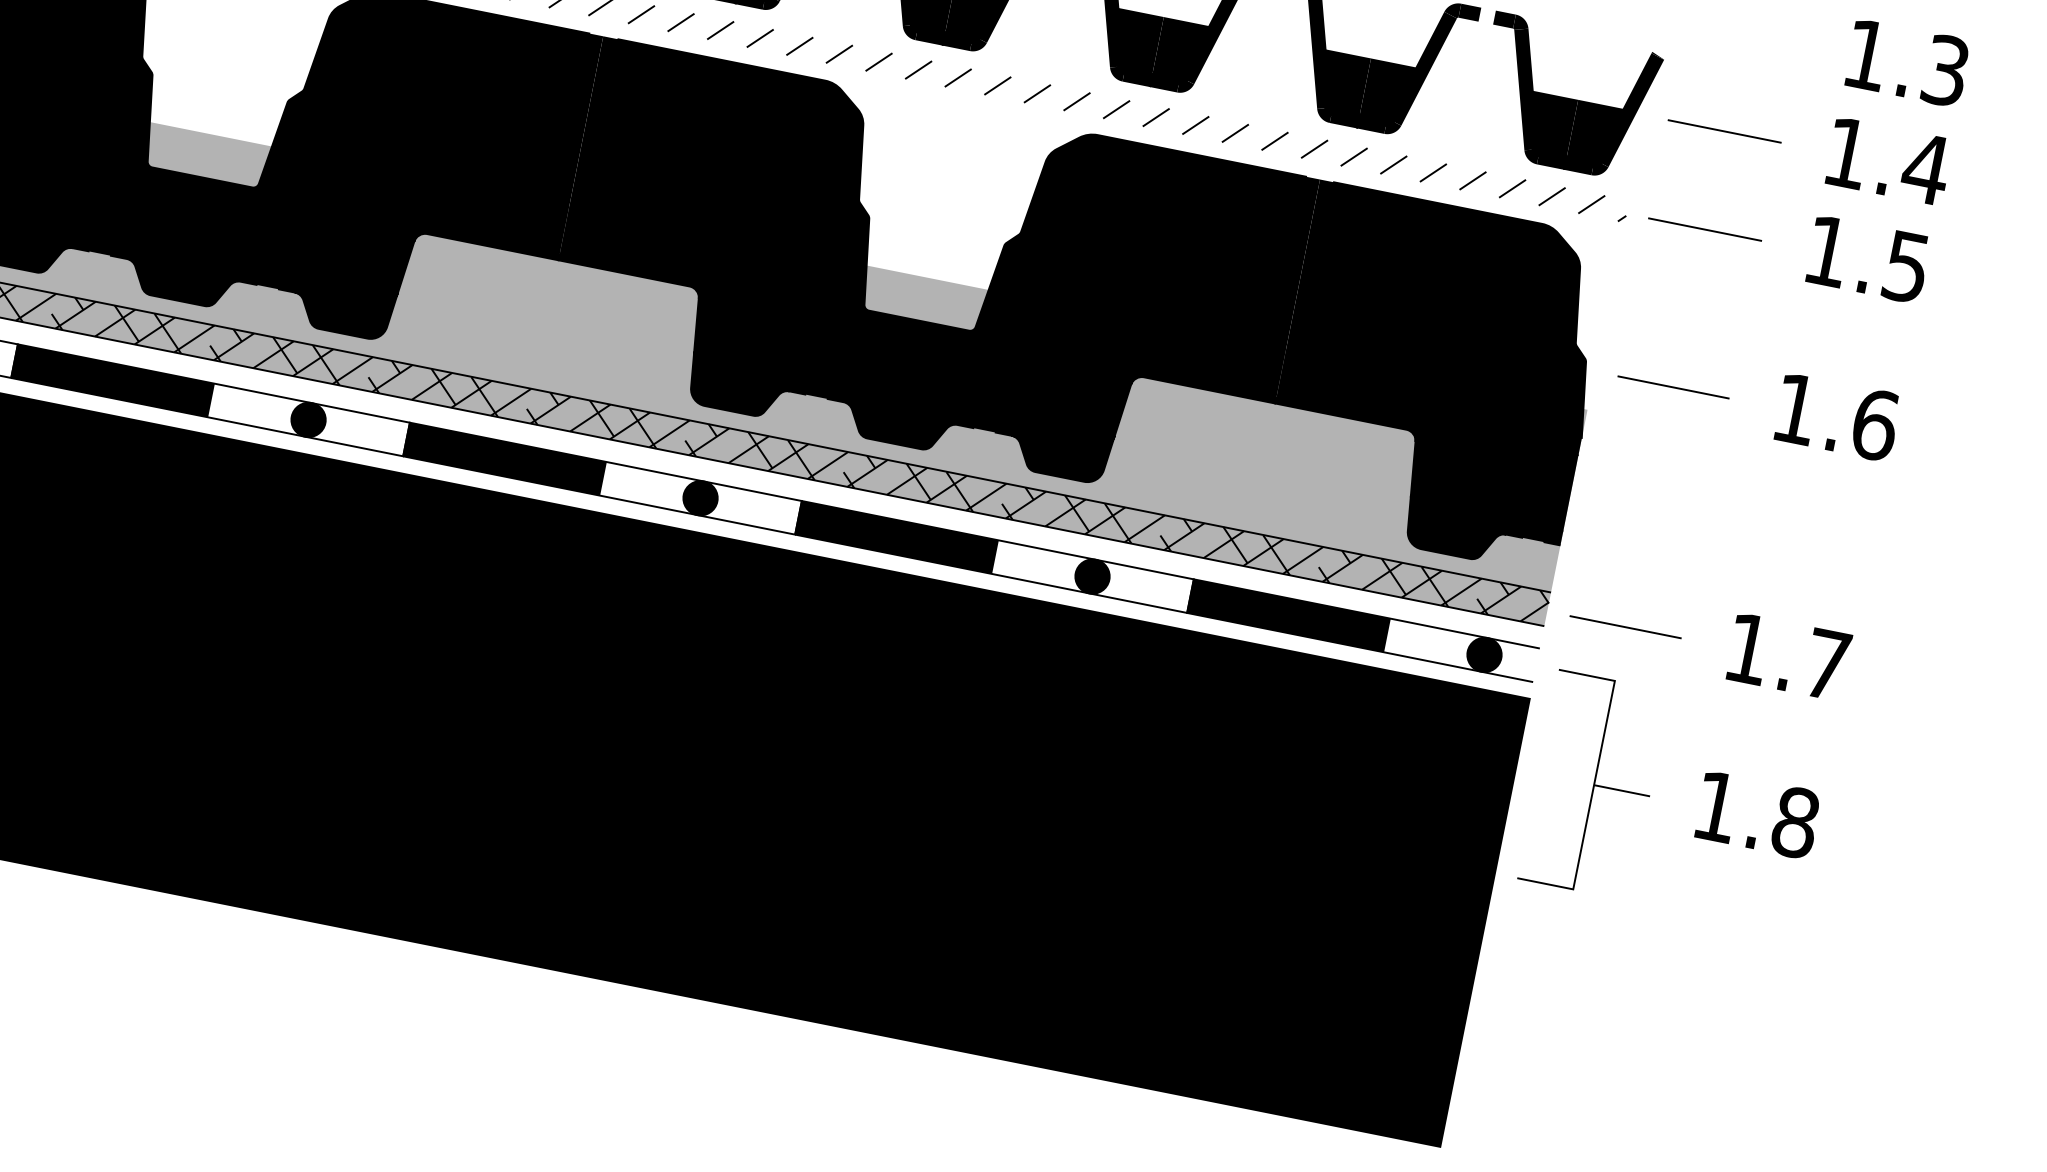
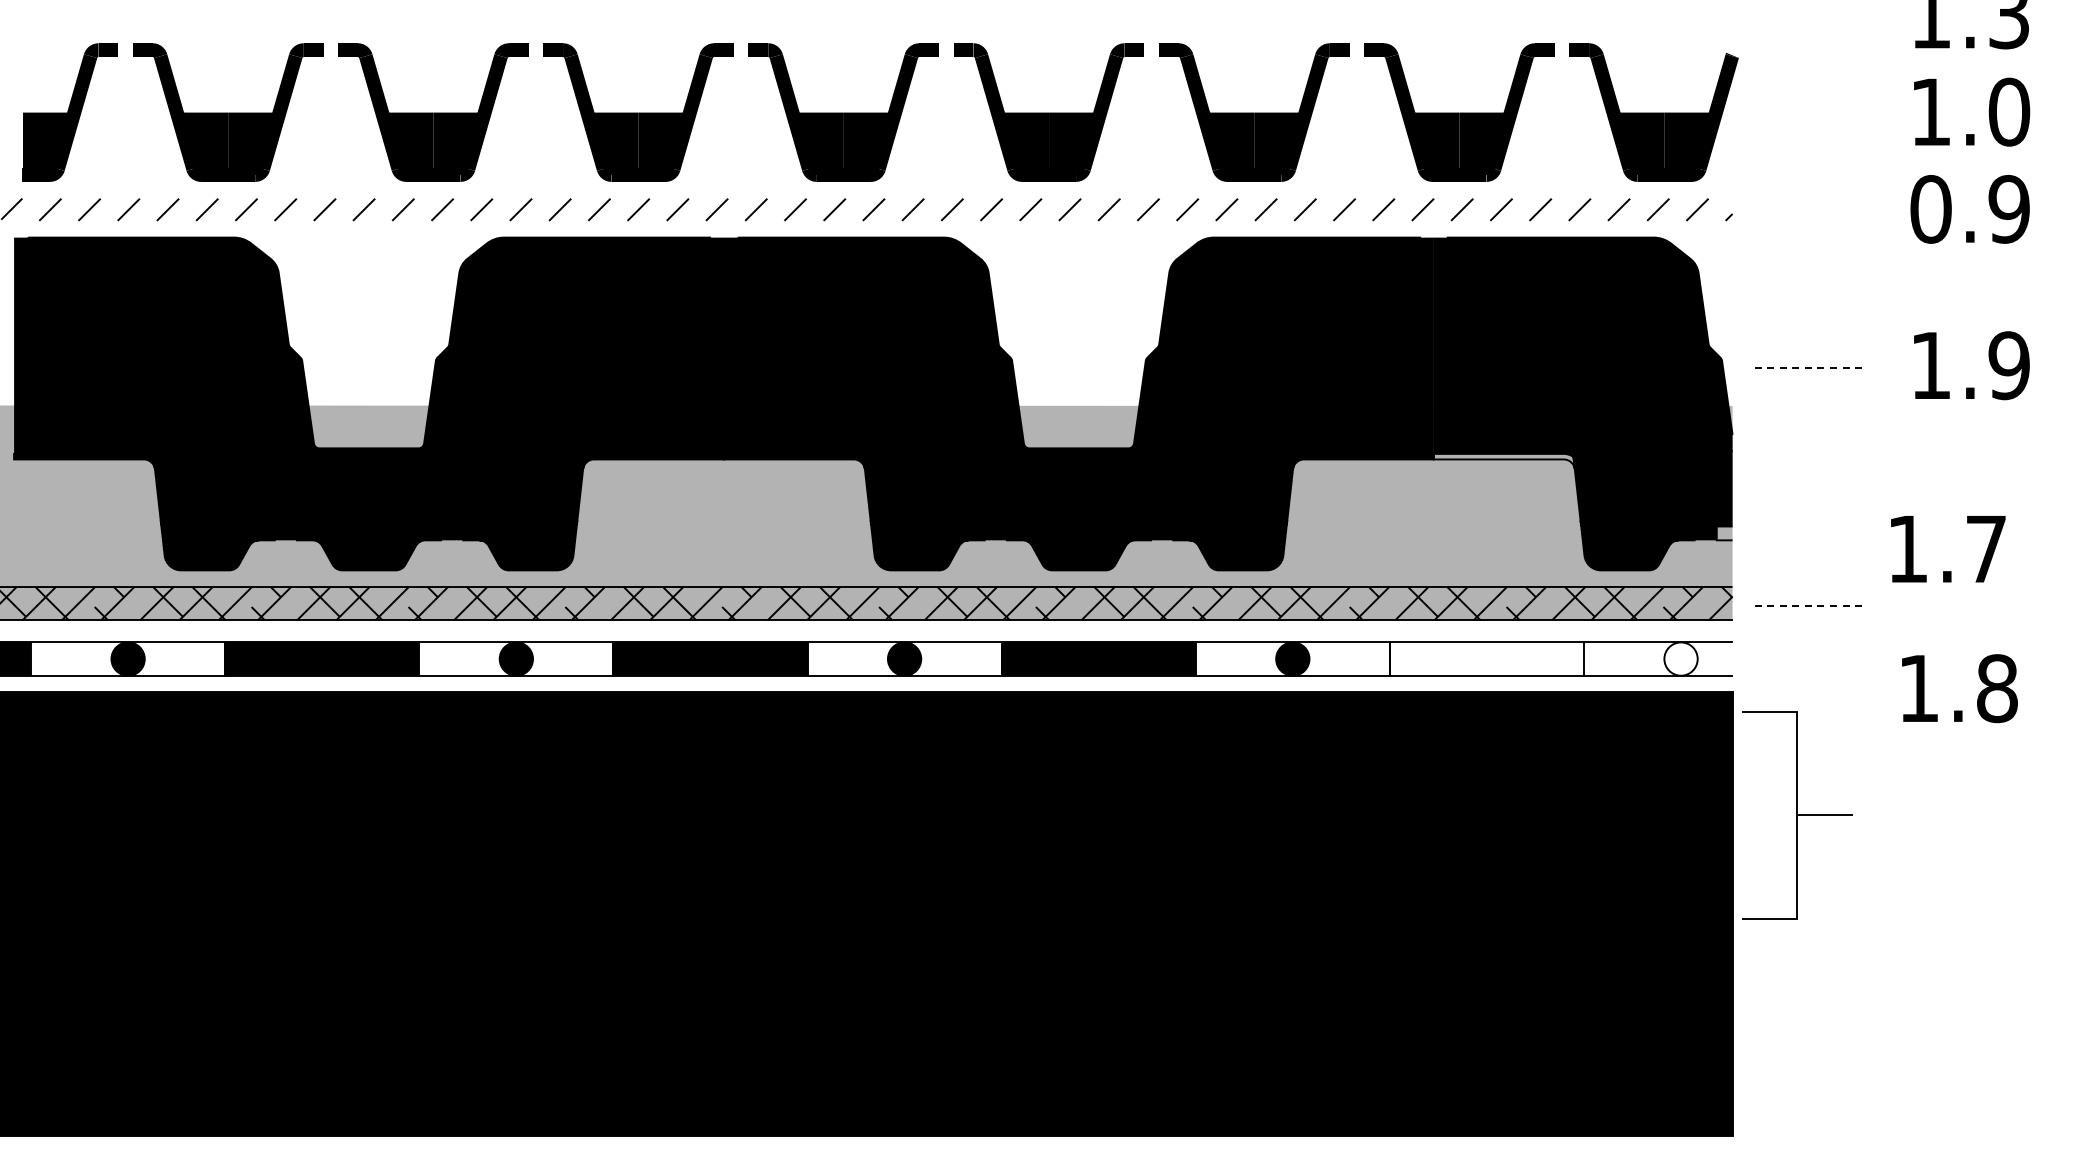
line: (1724, 130) -> (1809, 114), removed
text: (1925, 168) -> (2008, 111), 1.4 -> 1.0
line: (1704, 229) -> (1809, 212), removed
text: (1866, 258) -> (1969, 208), 1.5 -> 0.9
line: (1673, 387) -> (1810, 368), solid -> dashed
fill: (1345, 419) -> (1503, 461), removed
text: (1875, 424) -> (2009, 365), 1.6 -> 1.9
fill: (1553, 536) -> (1724, 533), removed
fill: (1288, 615) -> (1486, 658), removed
line: (1626, 626) -> (1810, 605), solid -> dashed
fill: (1484, 654) -> (1680, 658), removed
text: (1788, 657) -> (1948, 549), moved
part: (1594, 785) -> (1797, 815), moved
text: (1757, 814) -> (1959, 688), moved

